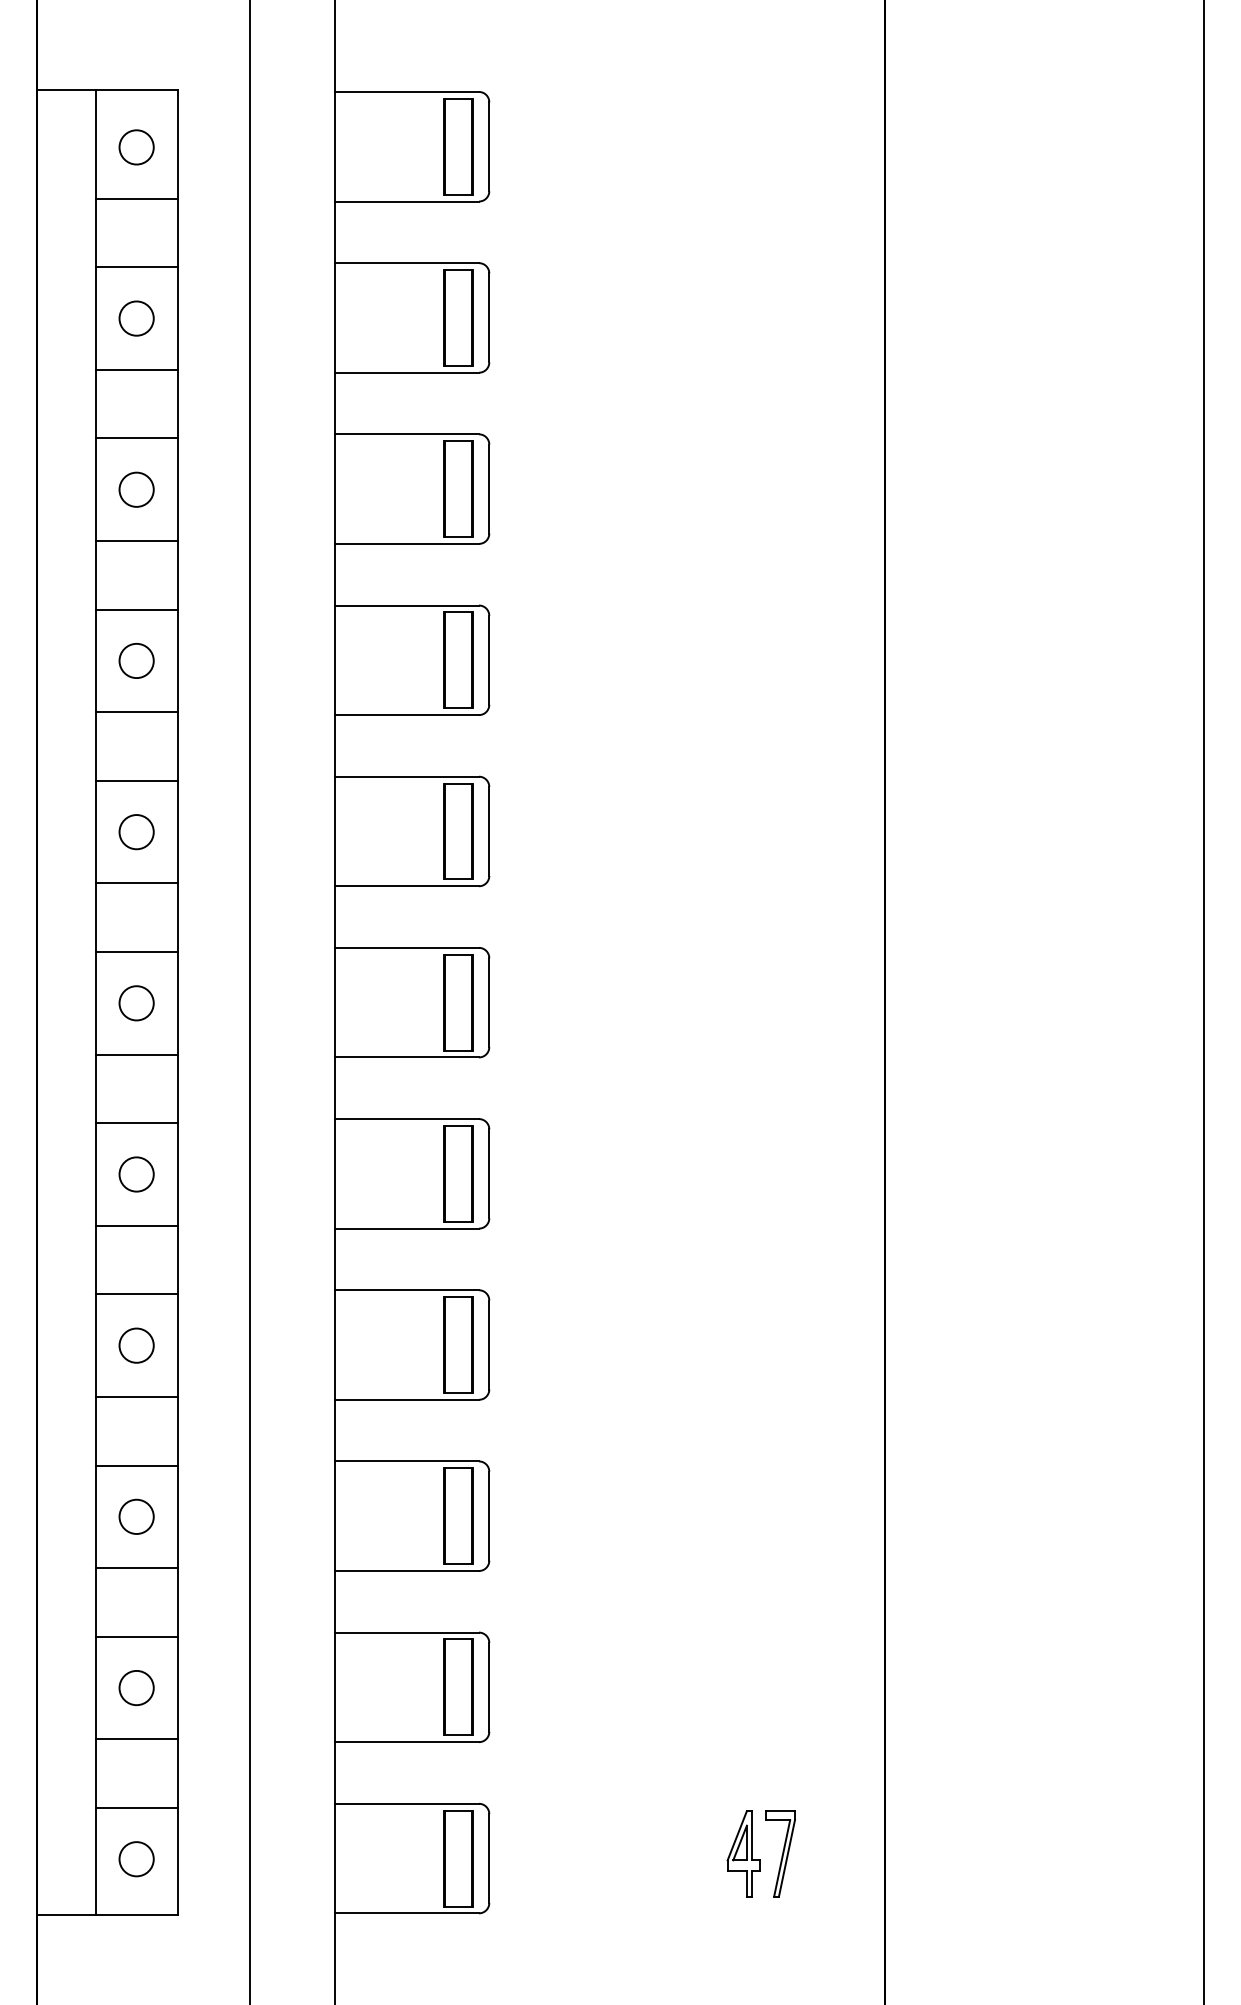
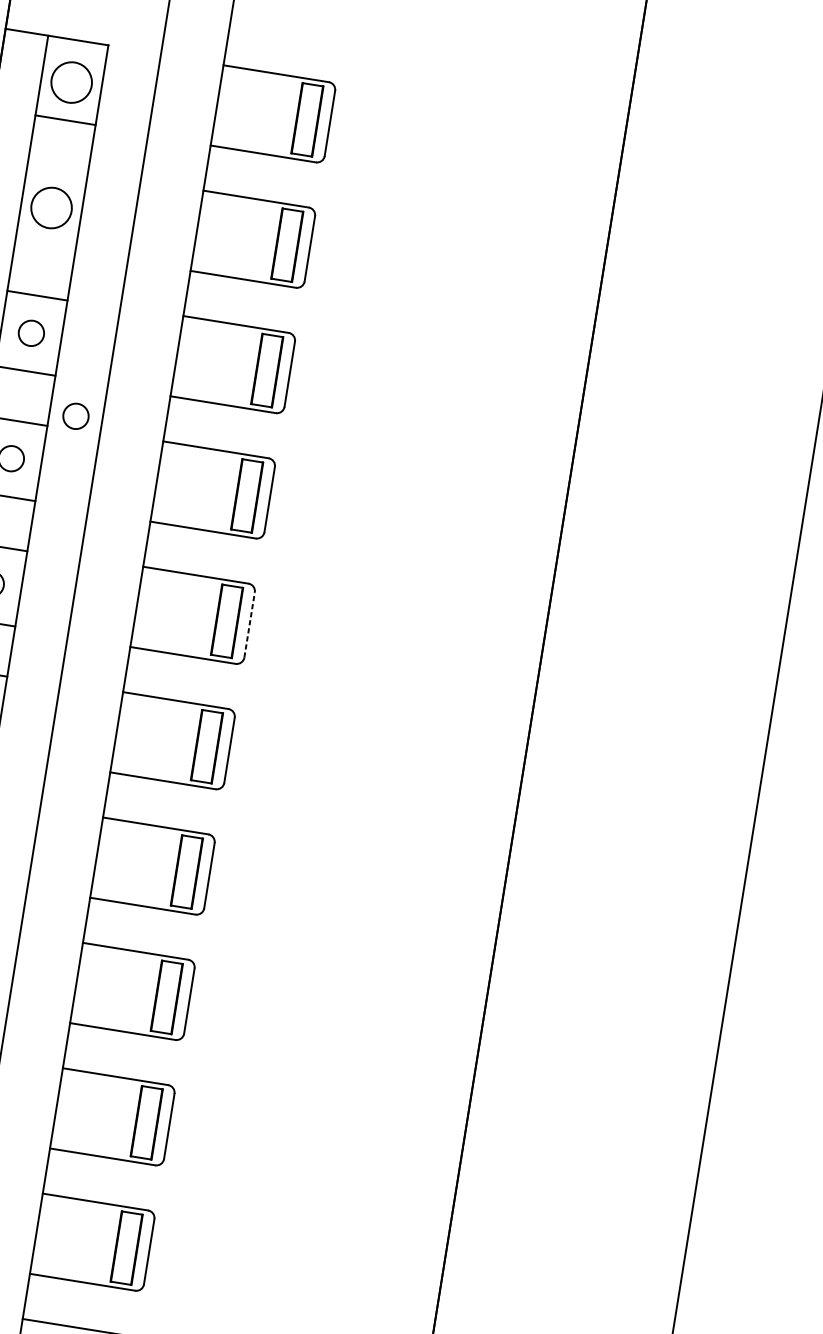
circle: (136, 147) -> (71, 82), size x1.6
line: (136, 267) -> (57, 170), removed
circle: (136, 318) -> (51, 207), size x1.6
line: (136, 369) -> (45, 245), removed
circle: (213, 590) -> (75, 416), added
line: (489, 831) -> (249, 625), solid -> dashed

